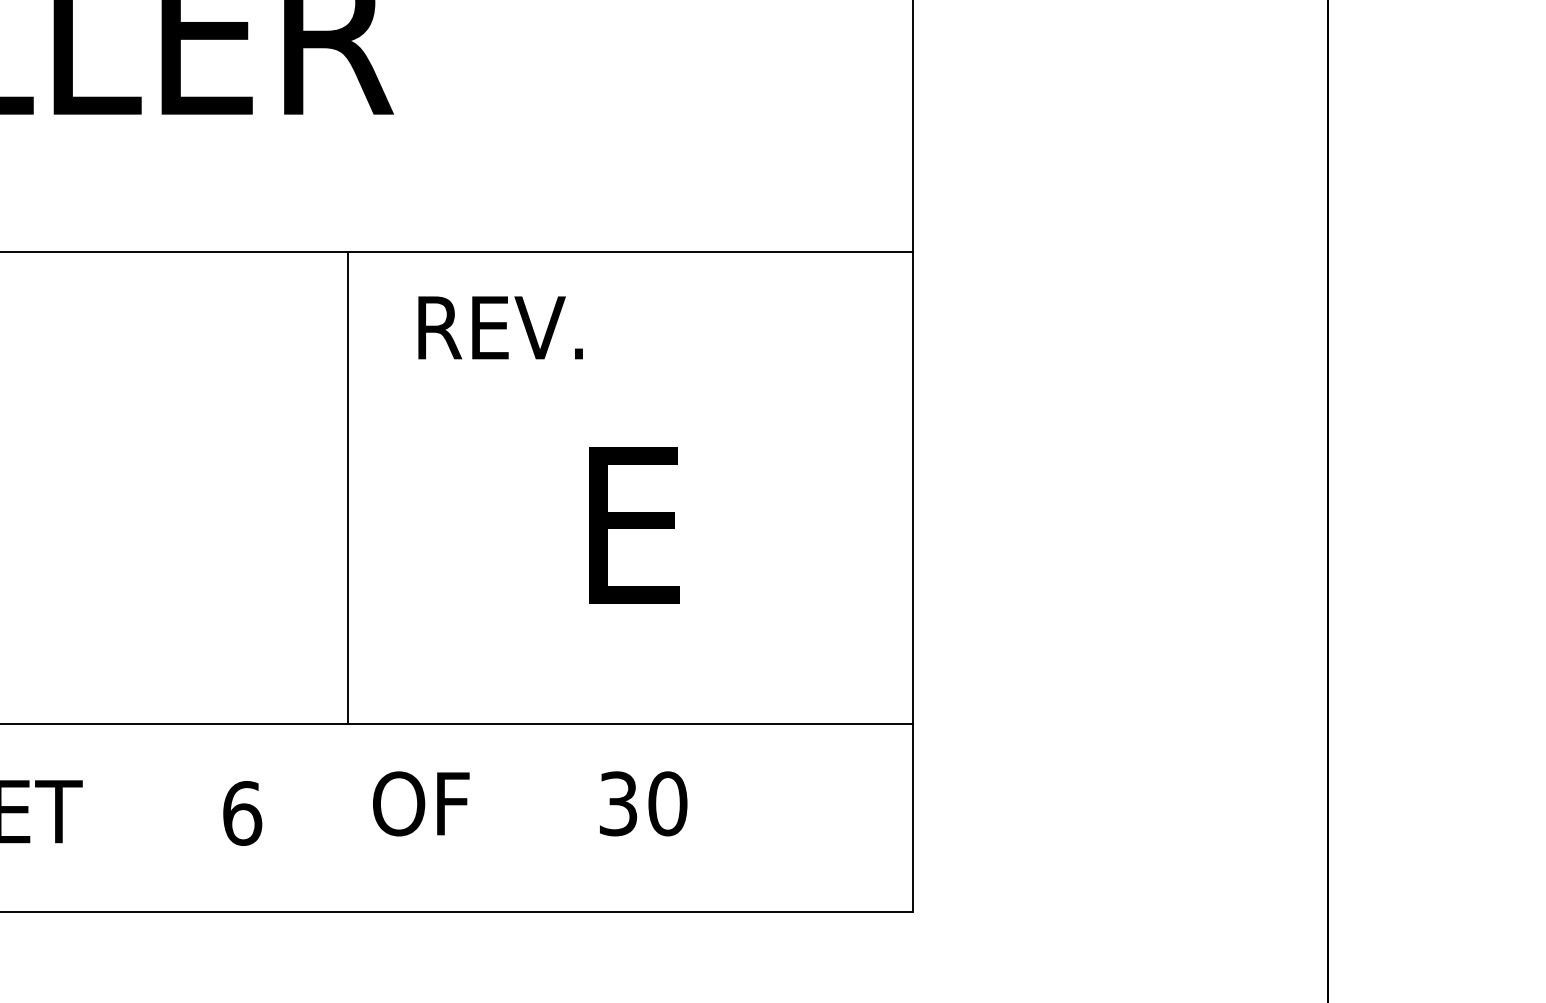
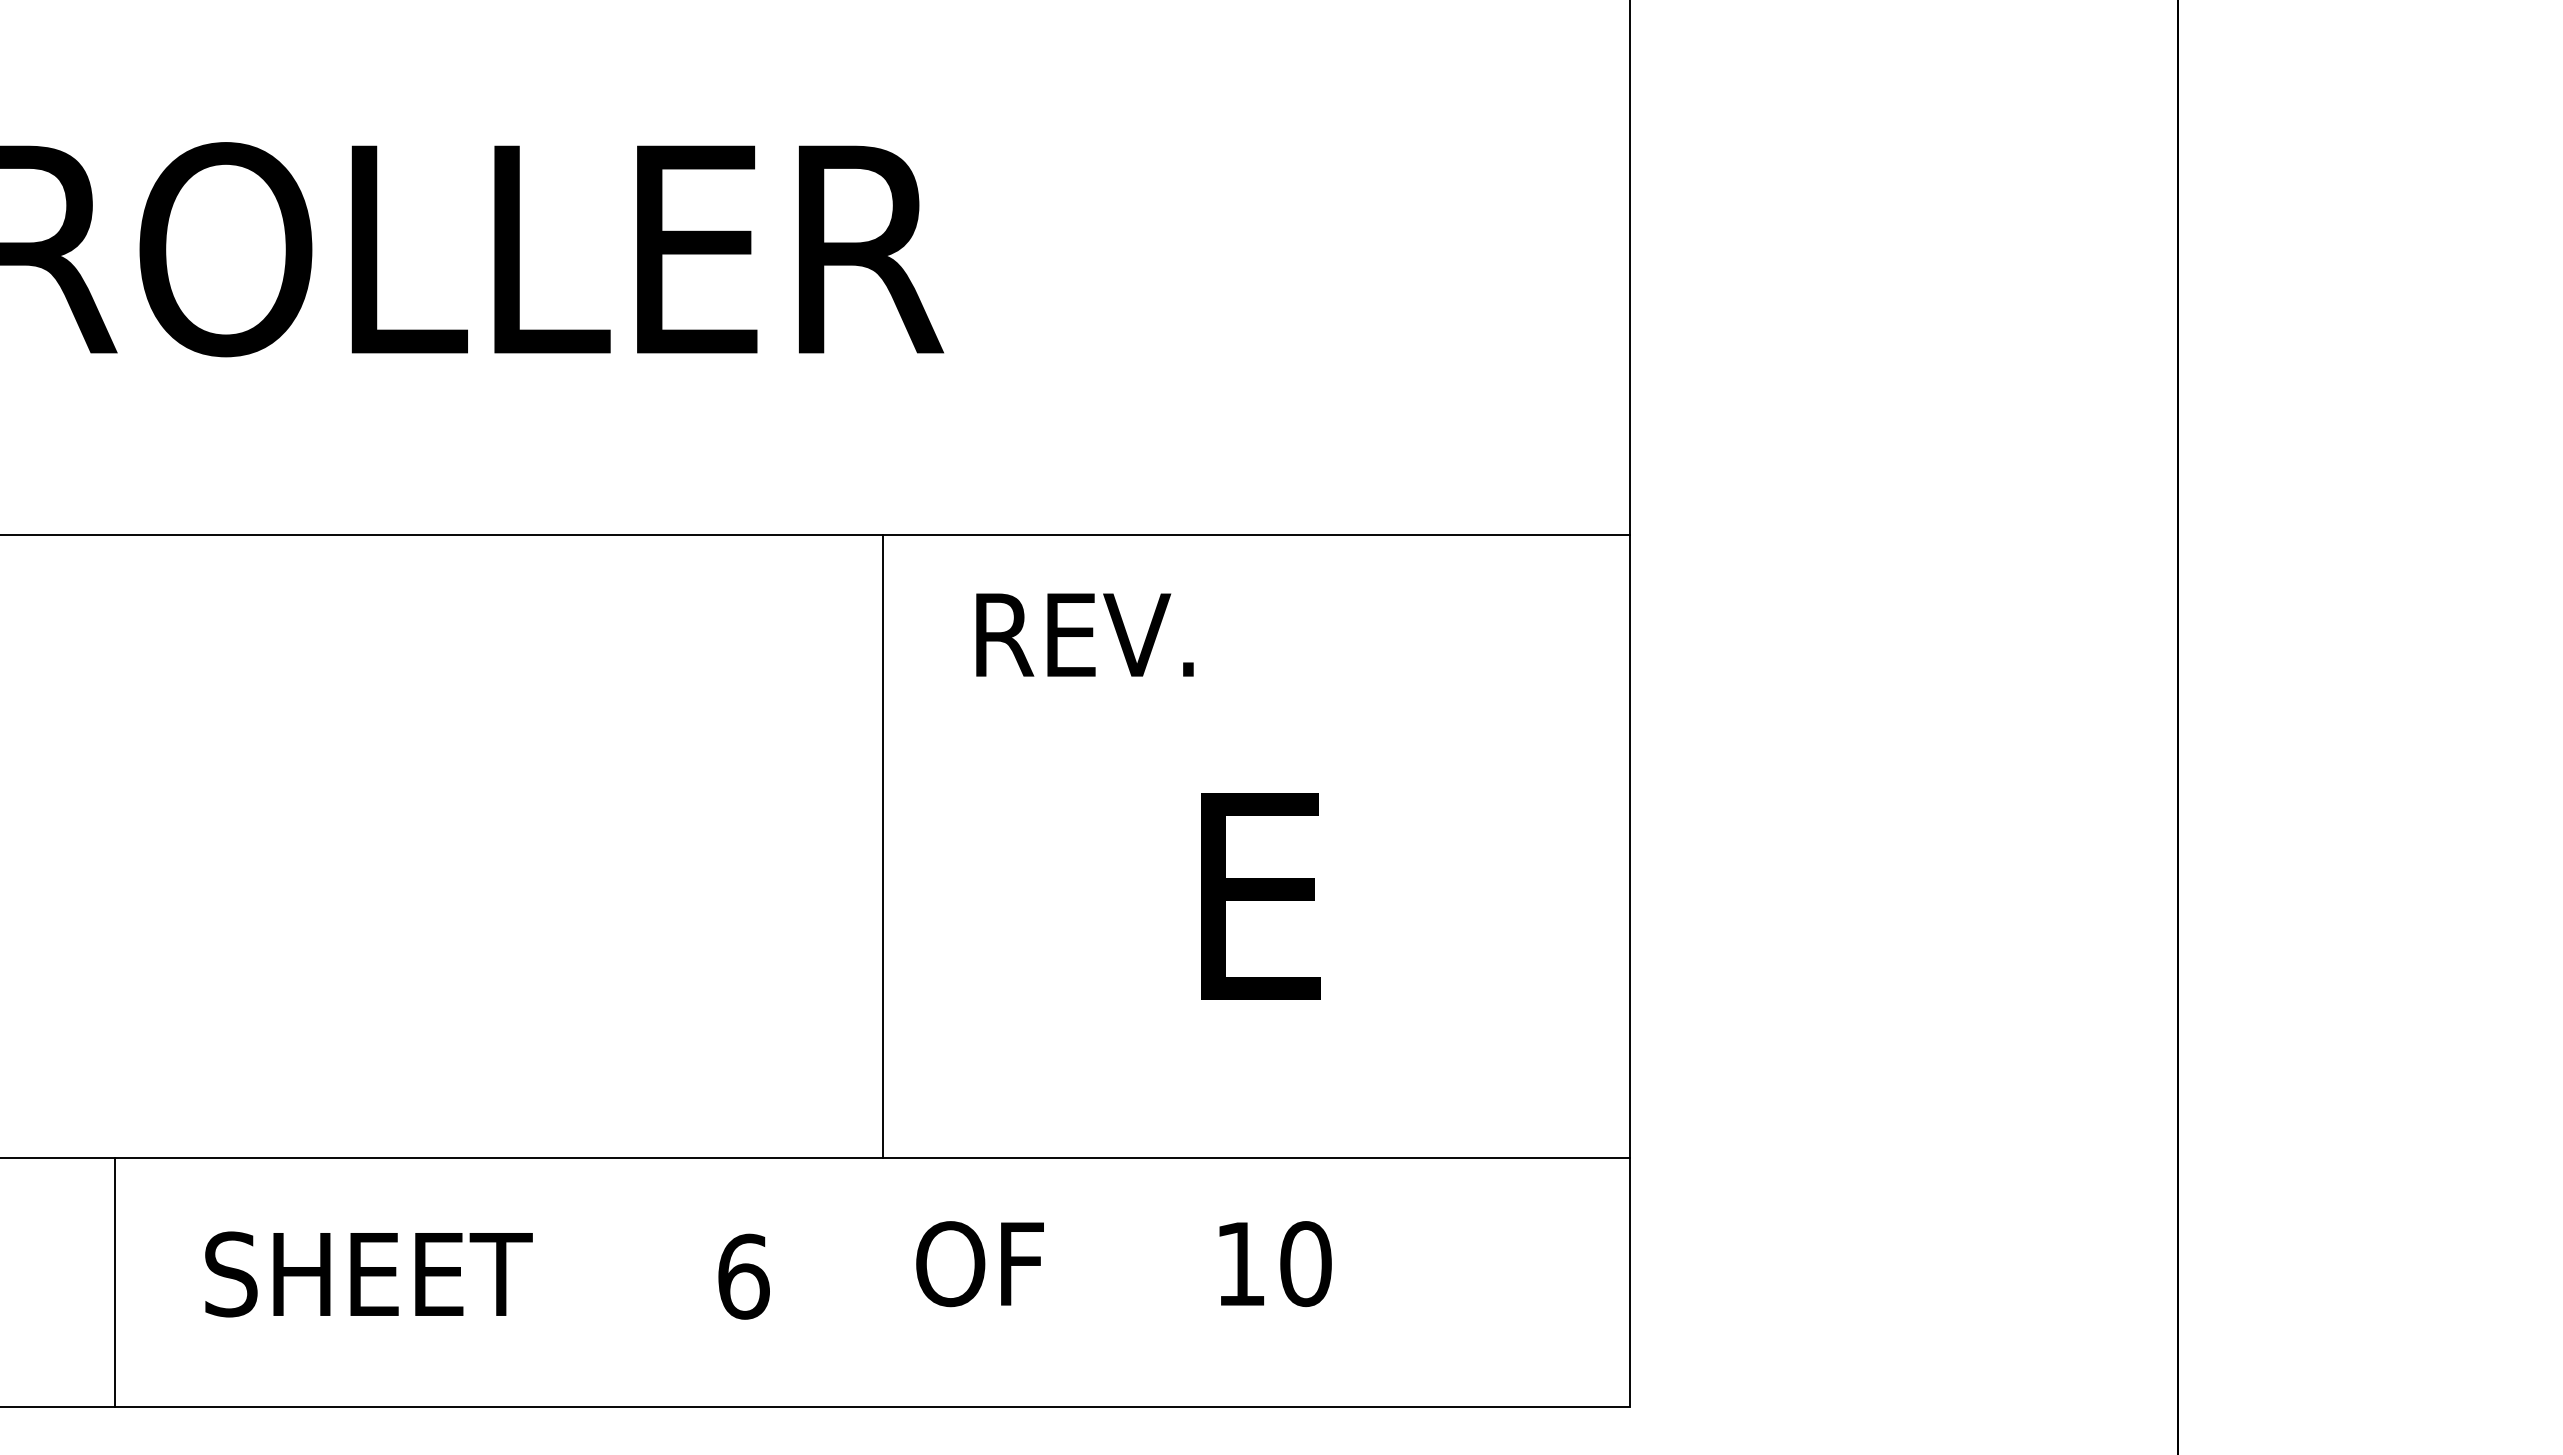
text: (618, 804) -> (1240, 1264), 30 -> 10

